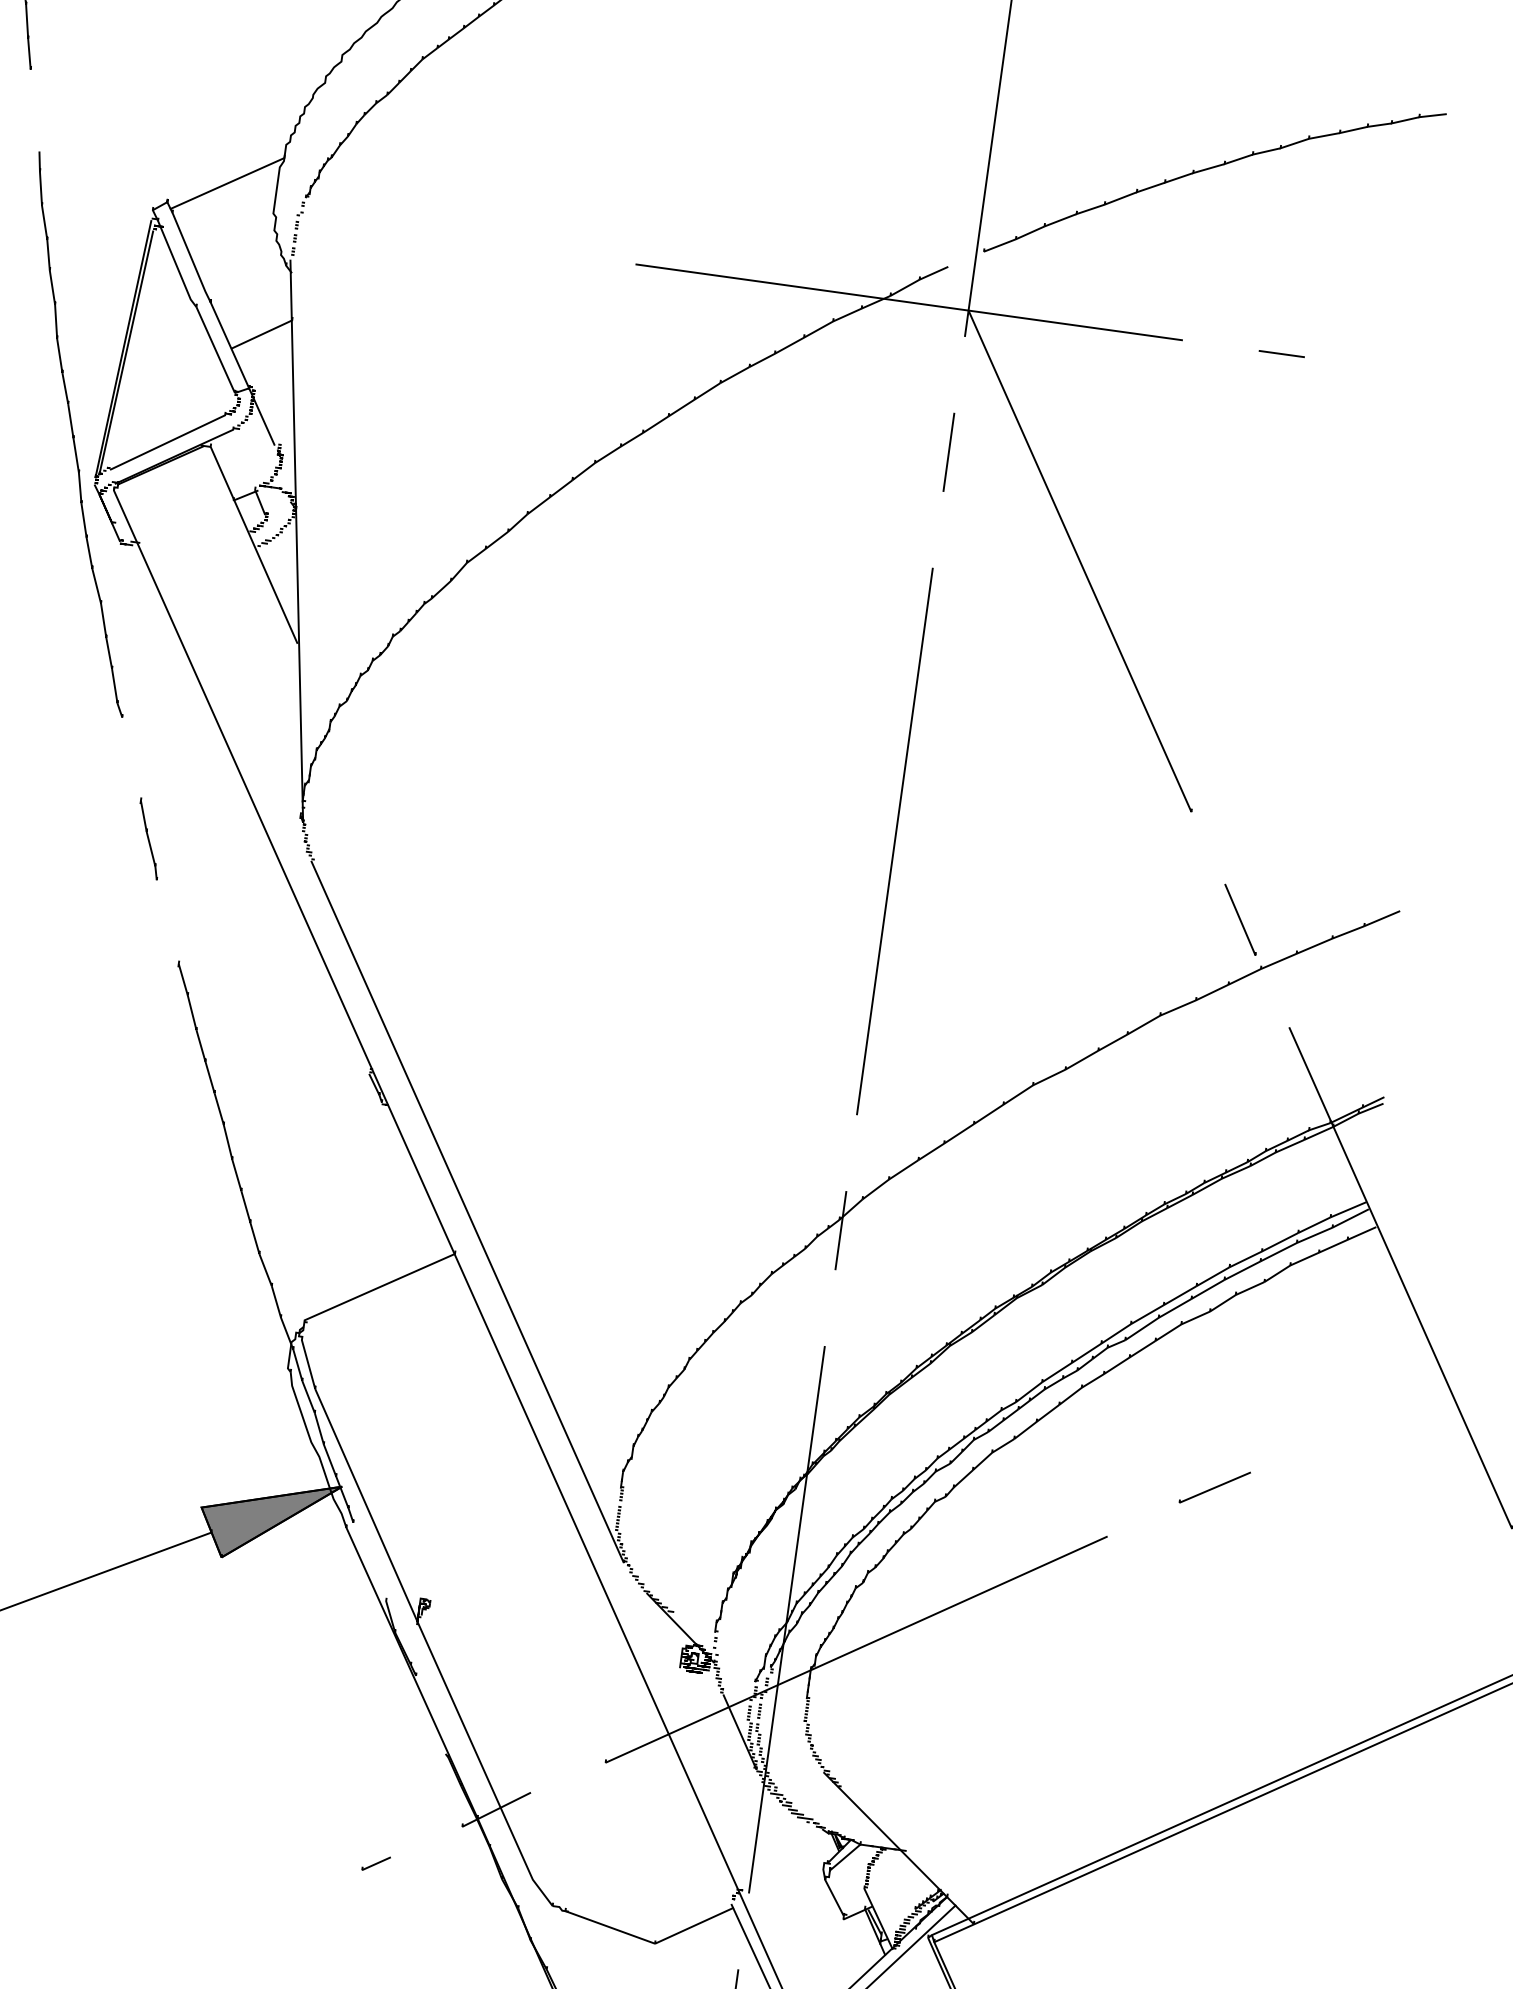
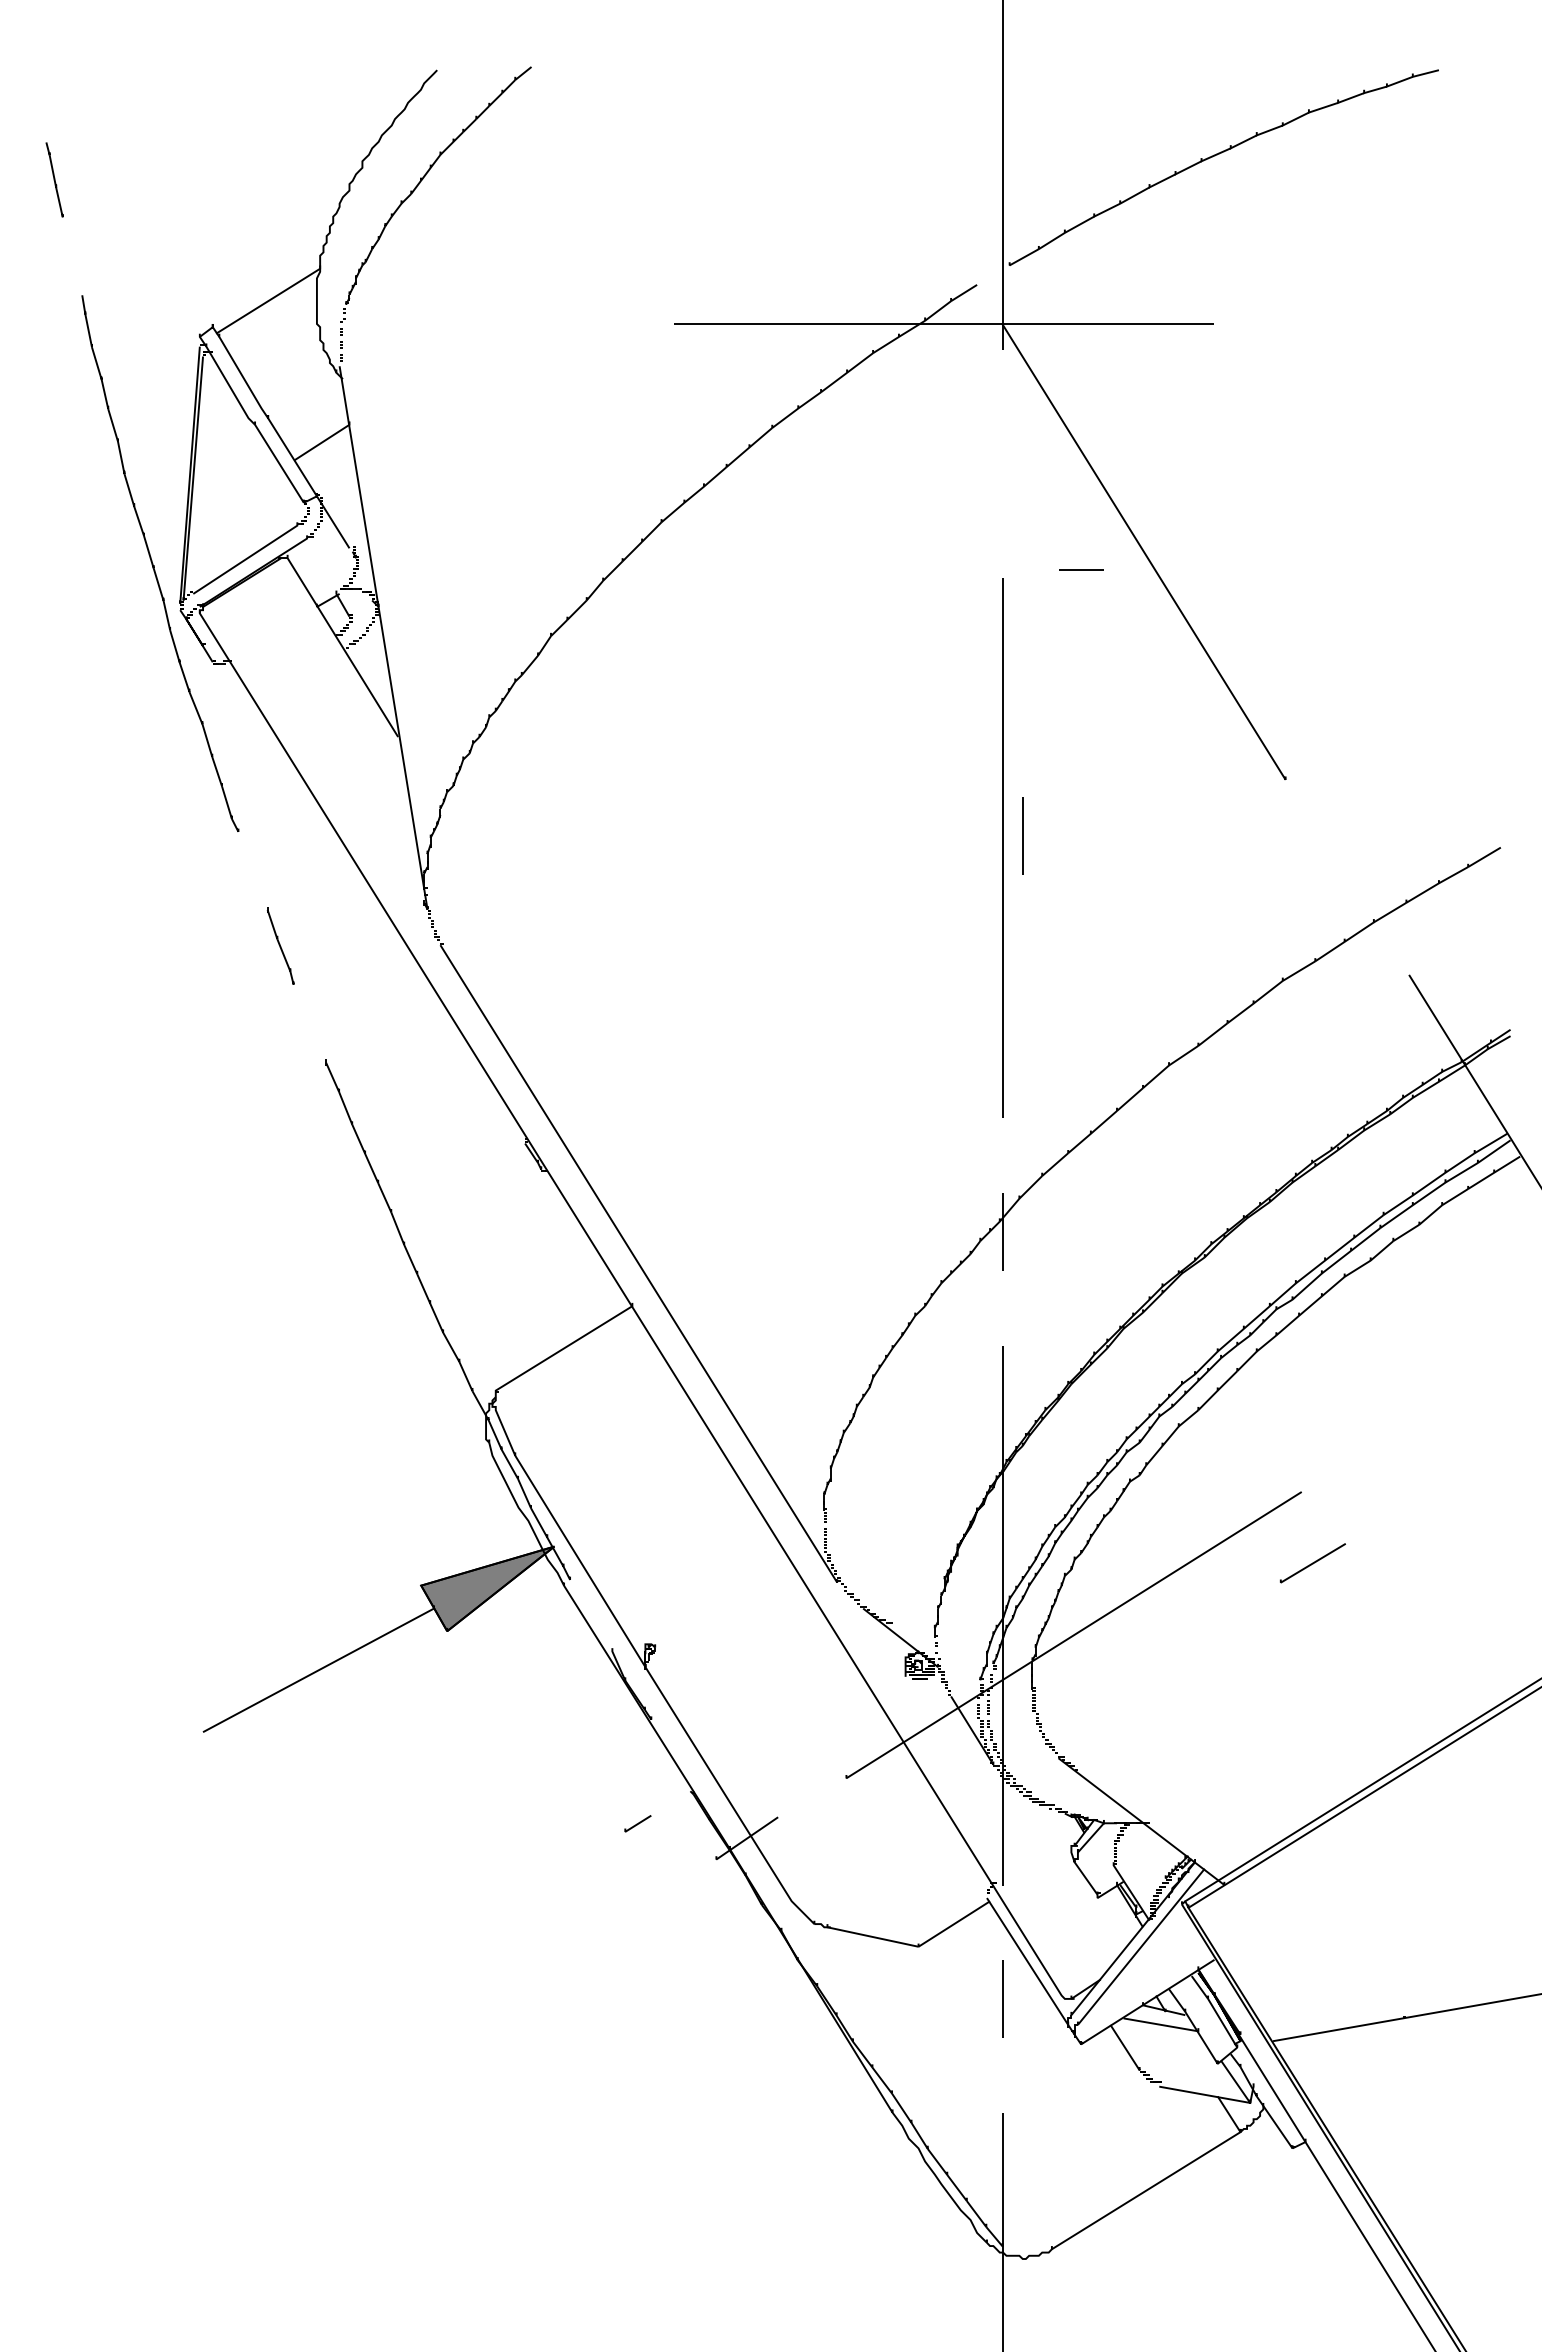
line: (1281, 353) -> (1081, 569), moved
line: (948, 451) -> (1022, 835), moved
line: (1240, 919) -> (1347, 877), removed
line: (1214, 1487) -> (1312, 1563), moved
line: (375, 1863) -> (637, 1823), moved

